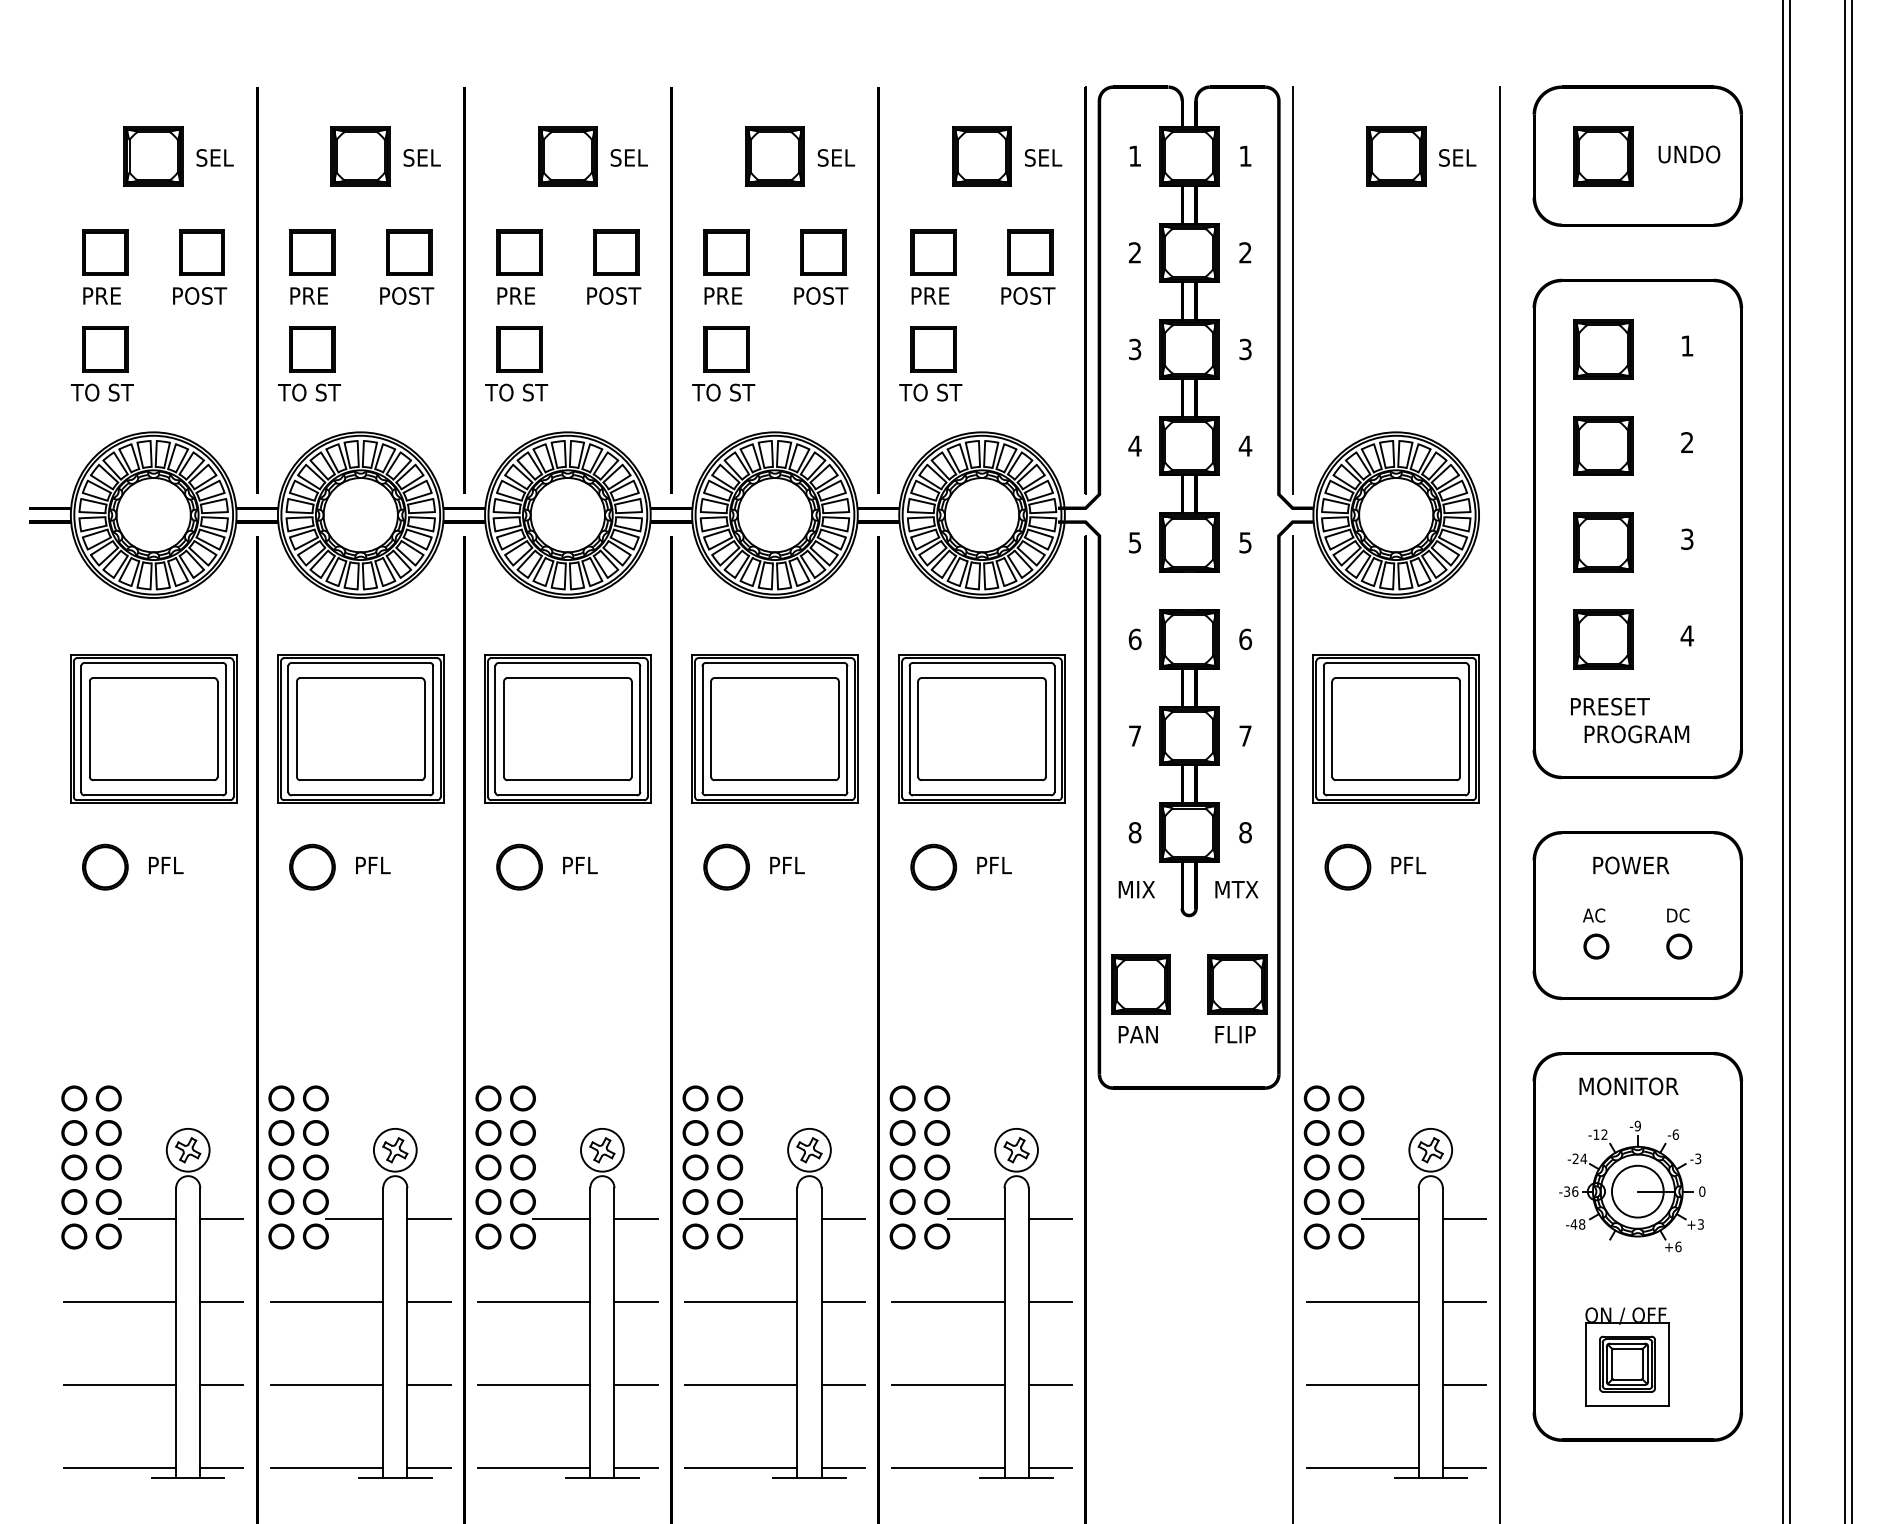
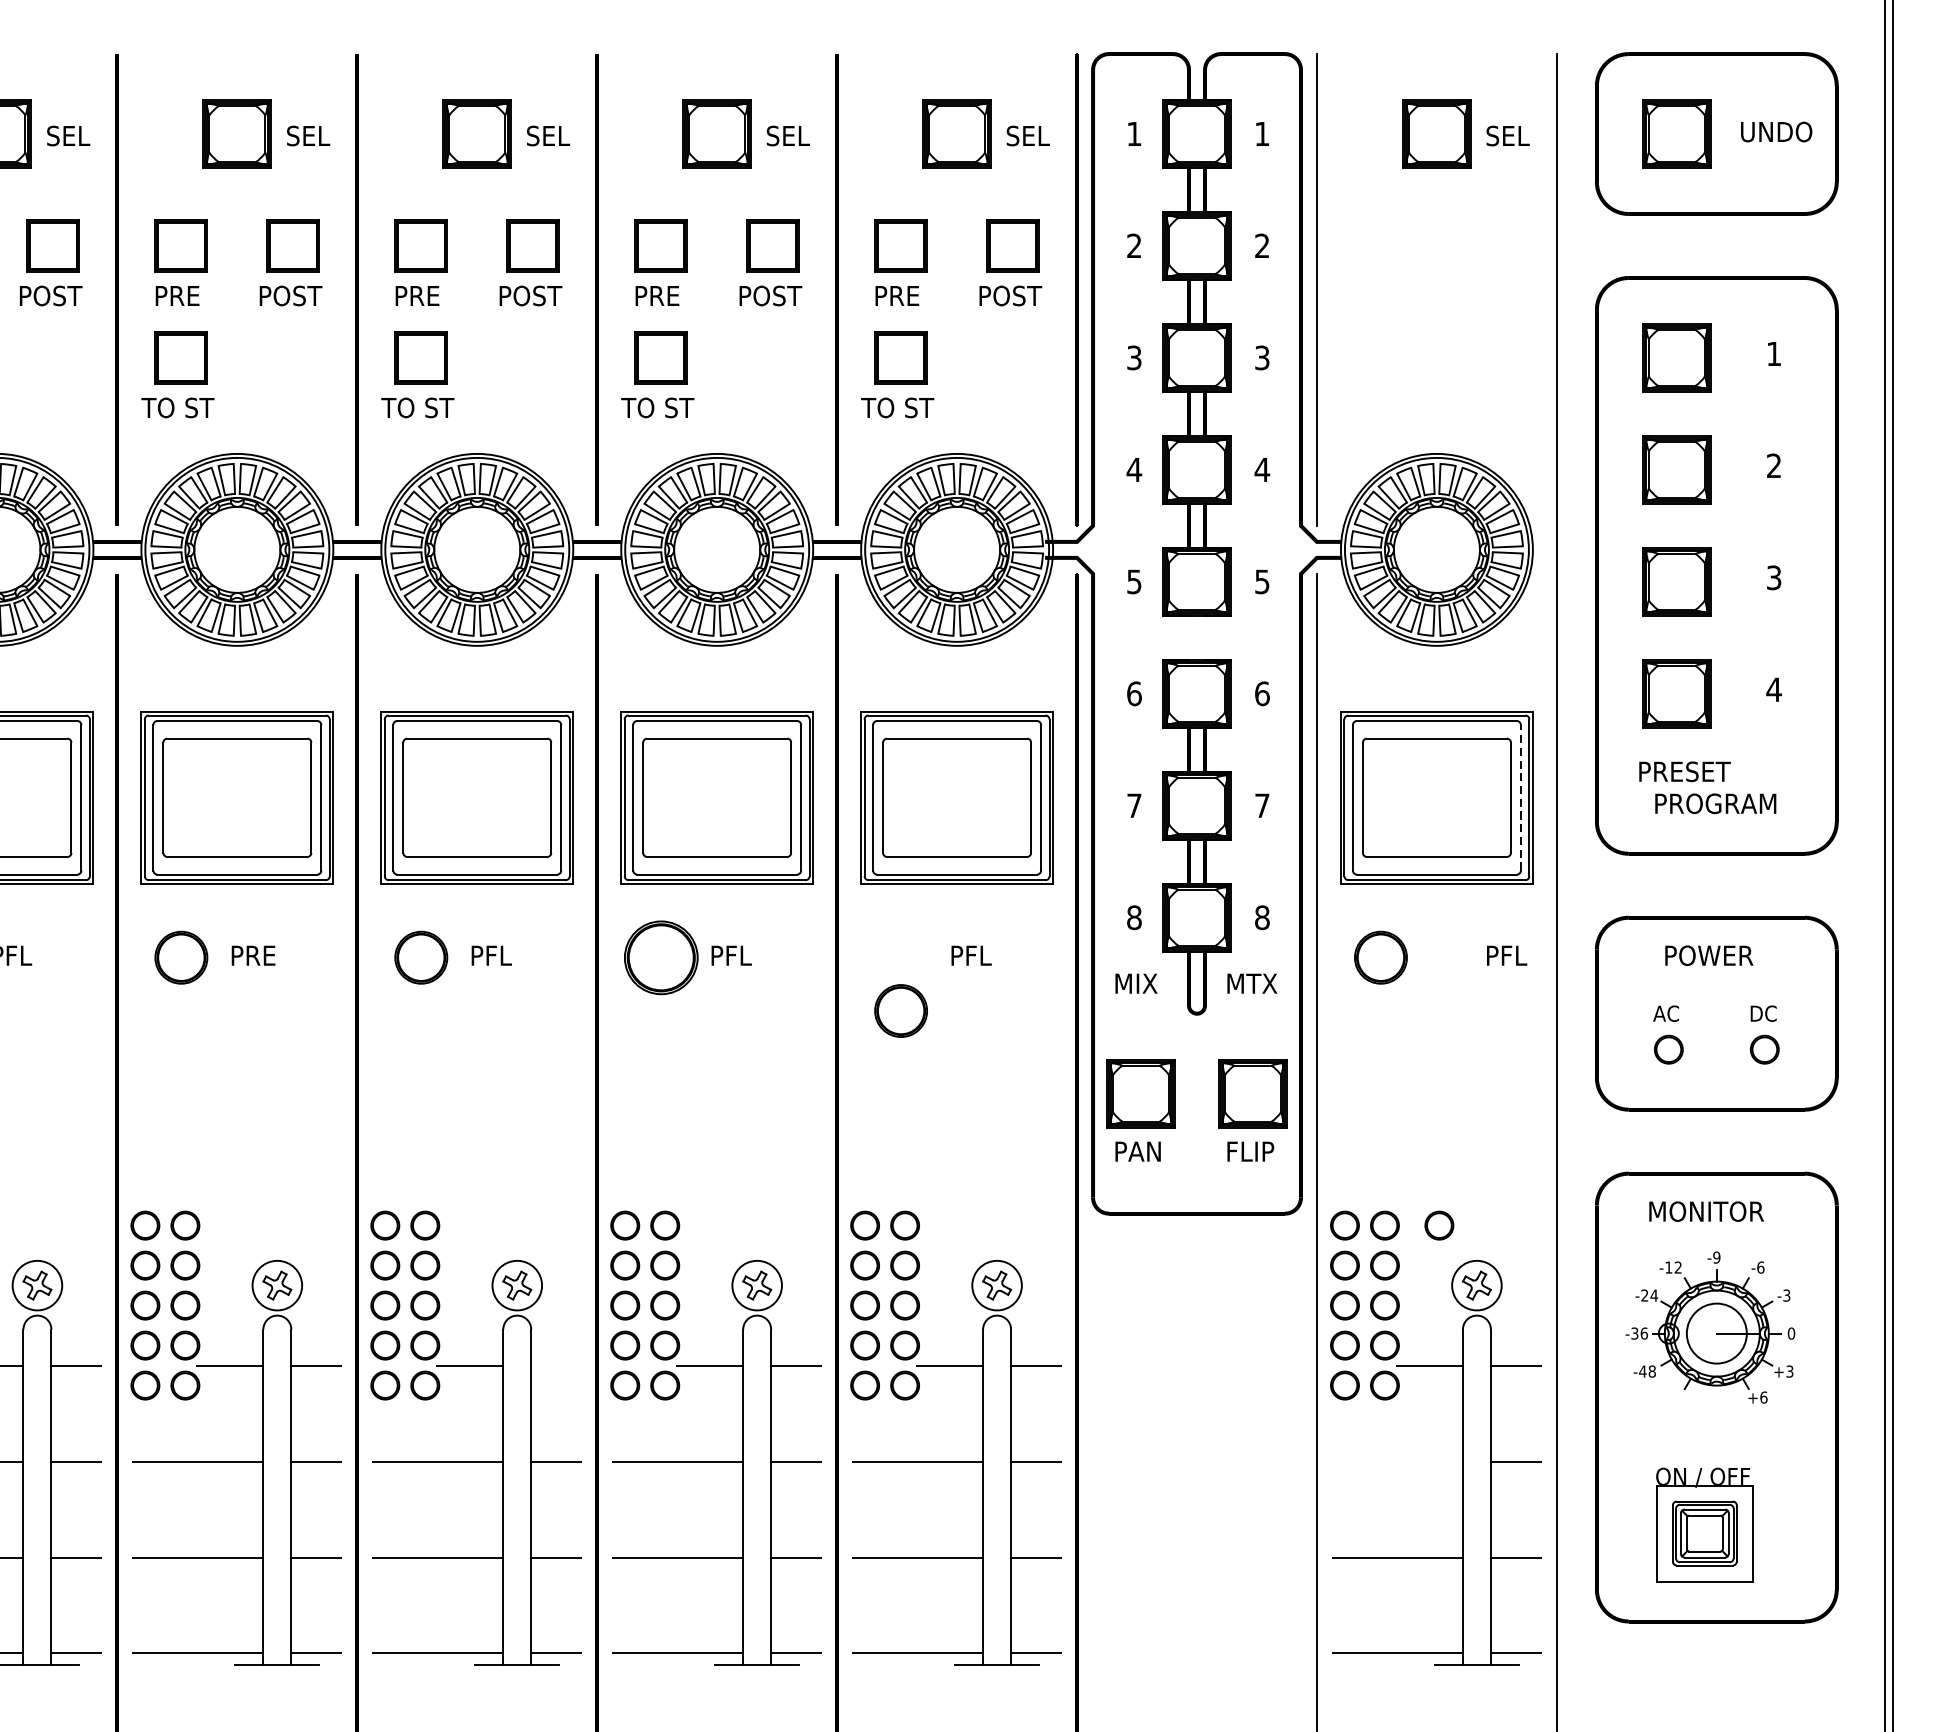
line: (1468, 729) -> (1520, 798), solid -> dashed
text: (382, 865) -> (262, 955), PFL -> PRE
text: (1408, 865) -> (1506, 955), moved
part: (726, 866) -> (661, 956), size x1.4
part: (933, 866) -> (900, 1010), moved
circle: (1398, 1098) -> (1439, 1225), added
line: (635, 1219) -> (555, 1365), removed
line: (1362, 1302) -> (1397, 1462), removed

